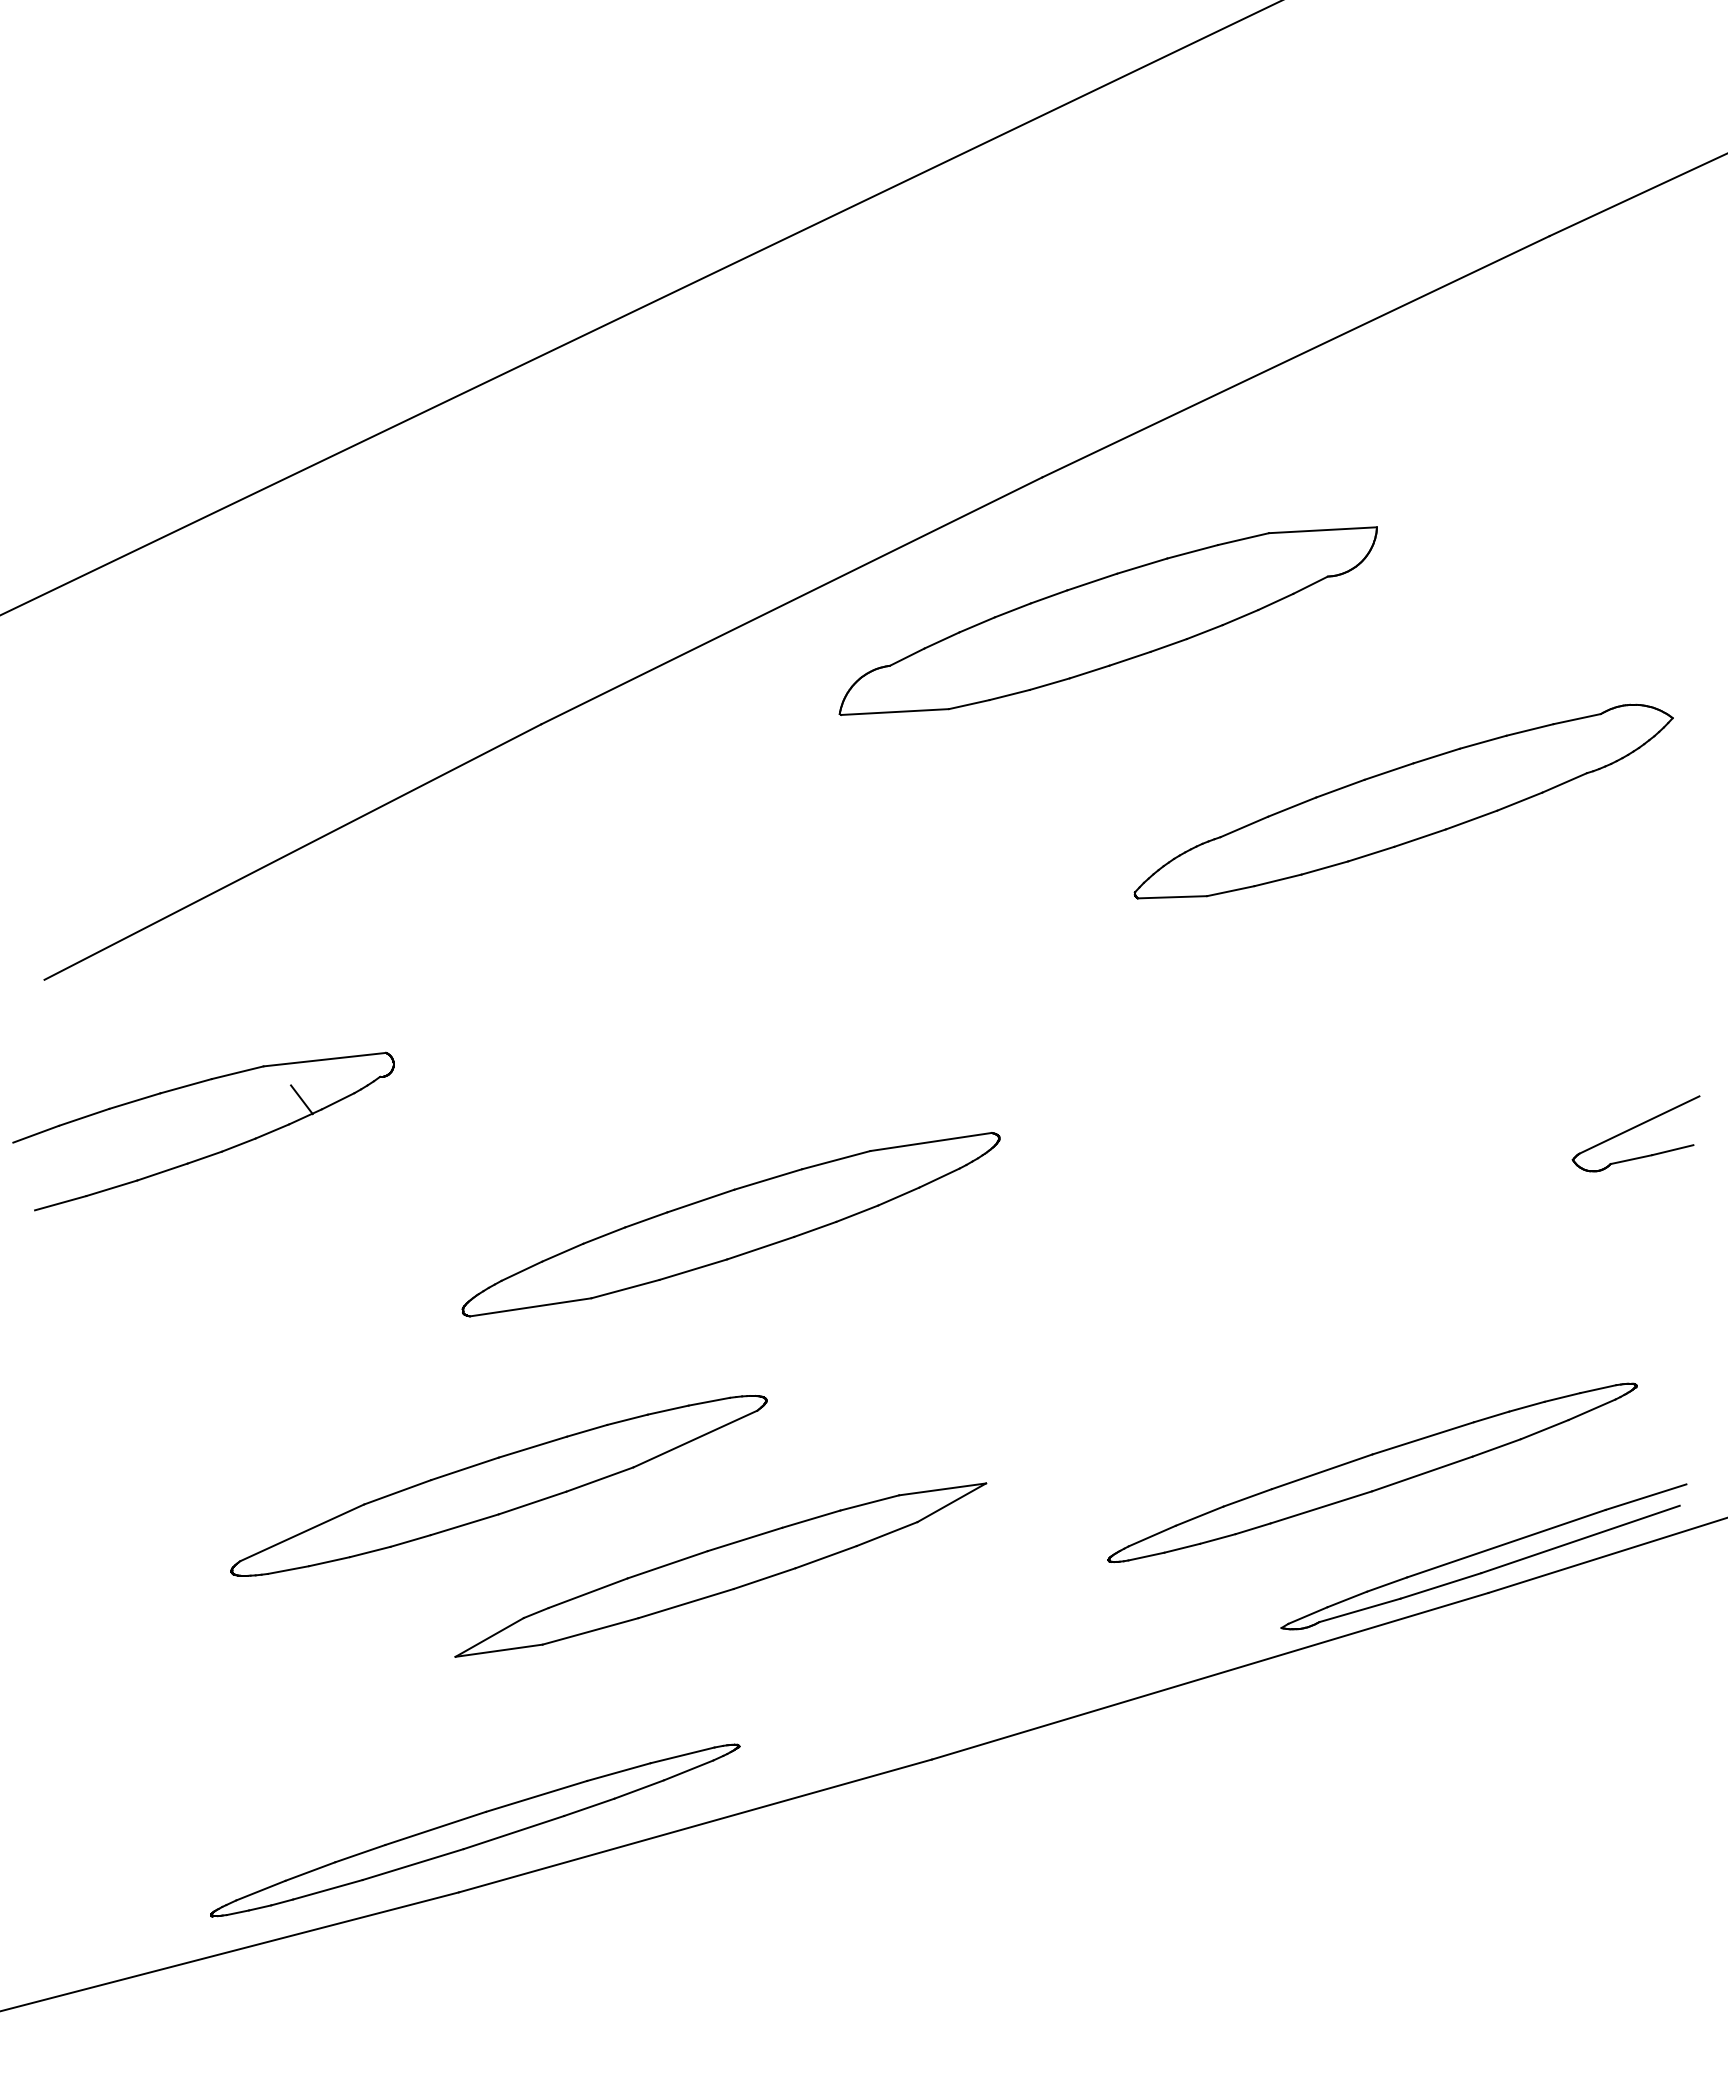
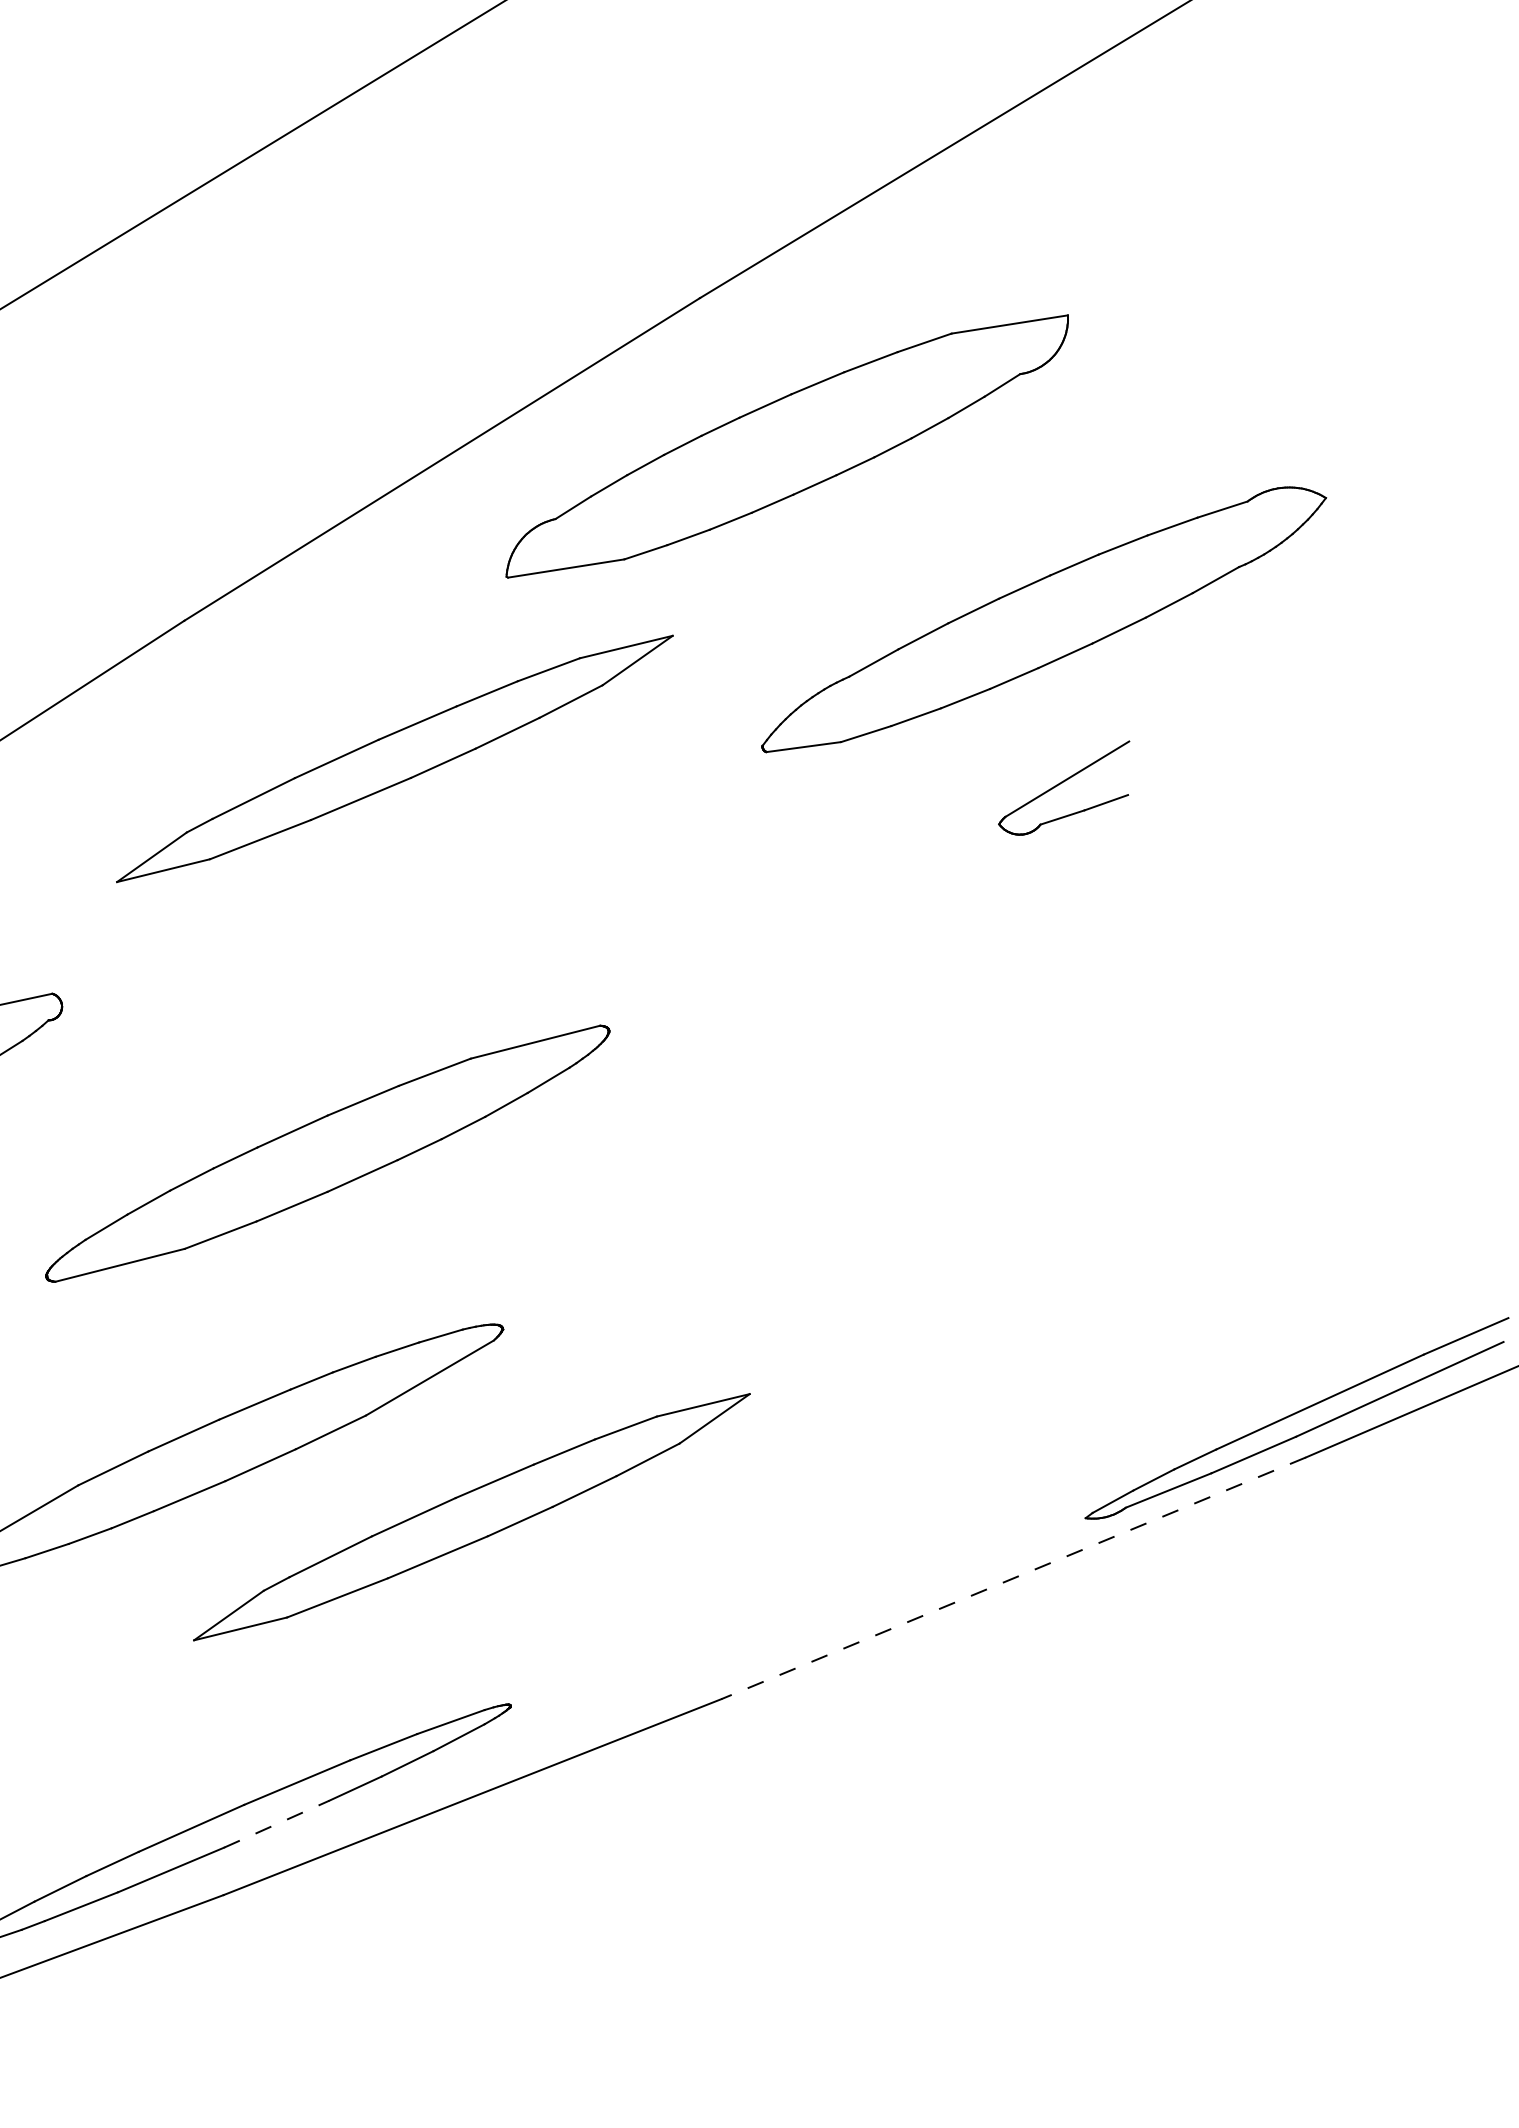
part: (1403, 801) -> (1043, 617), moved
part: (720, 869) -> (394, 758), added
part: (1635, 1133) -> (1064, 788), moved
part: (730, 1224) -> (327, 1153), moved
part: (1372, 1472) -> (1167, 1339), removed
line: (1209, 1676) -> (1012, 1578), solid -> dashed
line: (513, 1832) -> (276, 1824), solid -> dashed

